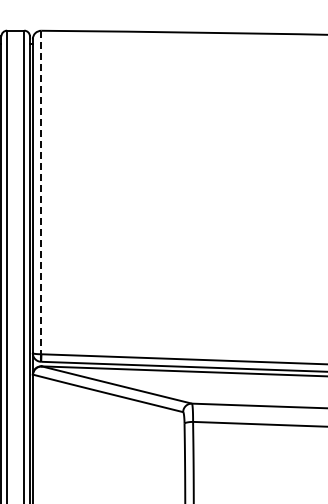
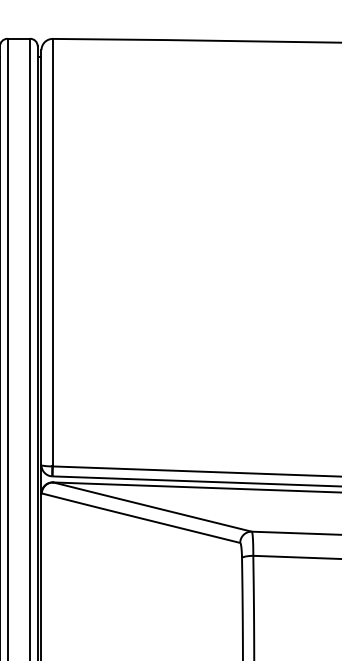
line: (41, 192) -> (52, 252), dashed -> solid

